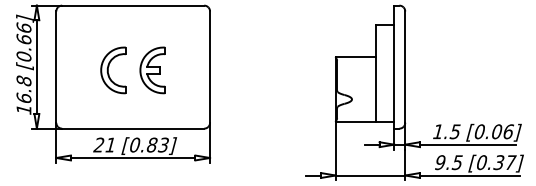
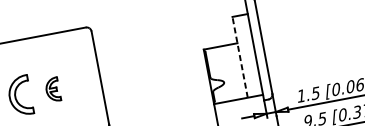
part: (152, 70) -> (52, 89), size x0.6
line: (375, 73) -> (239, 57), solid -> dashed

